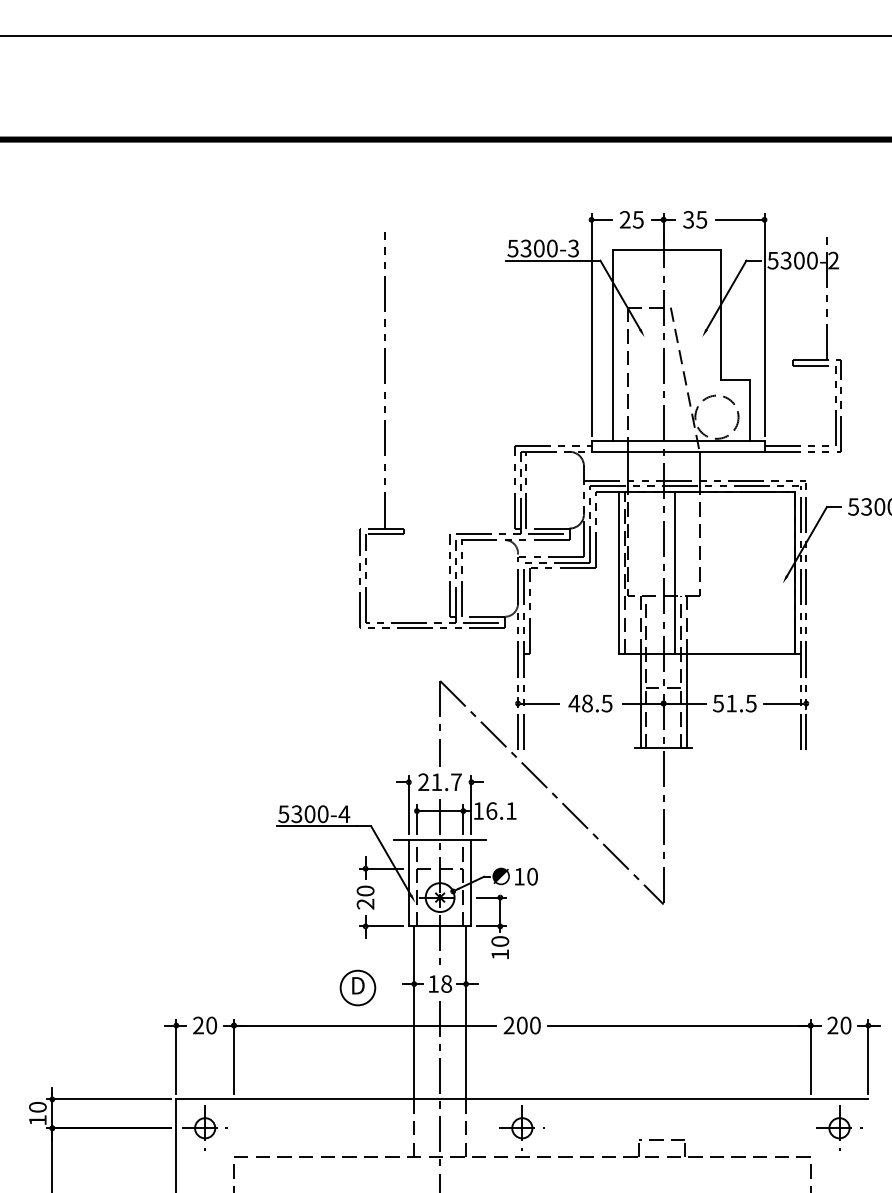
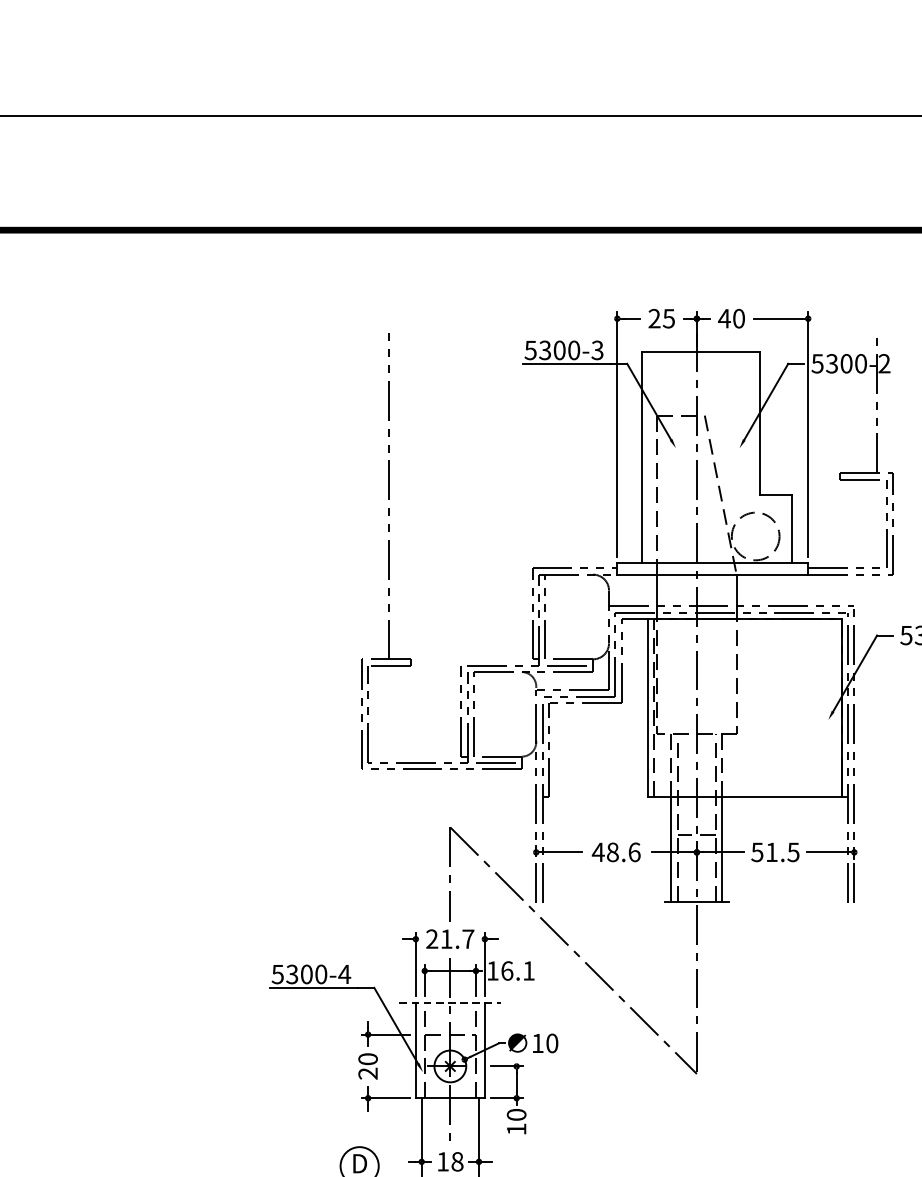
text: (694, 219) -> (730, 318), 35 -> 40
line: (675, 572) -> (709, 707), removed
text: (606, 703) -> (633, 852), 48.5 -> 48.6
line: (440, 839) -> (450, 1002), solid -> dashed

